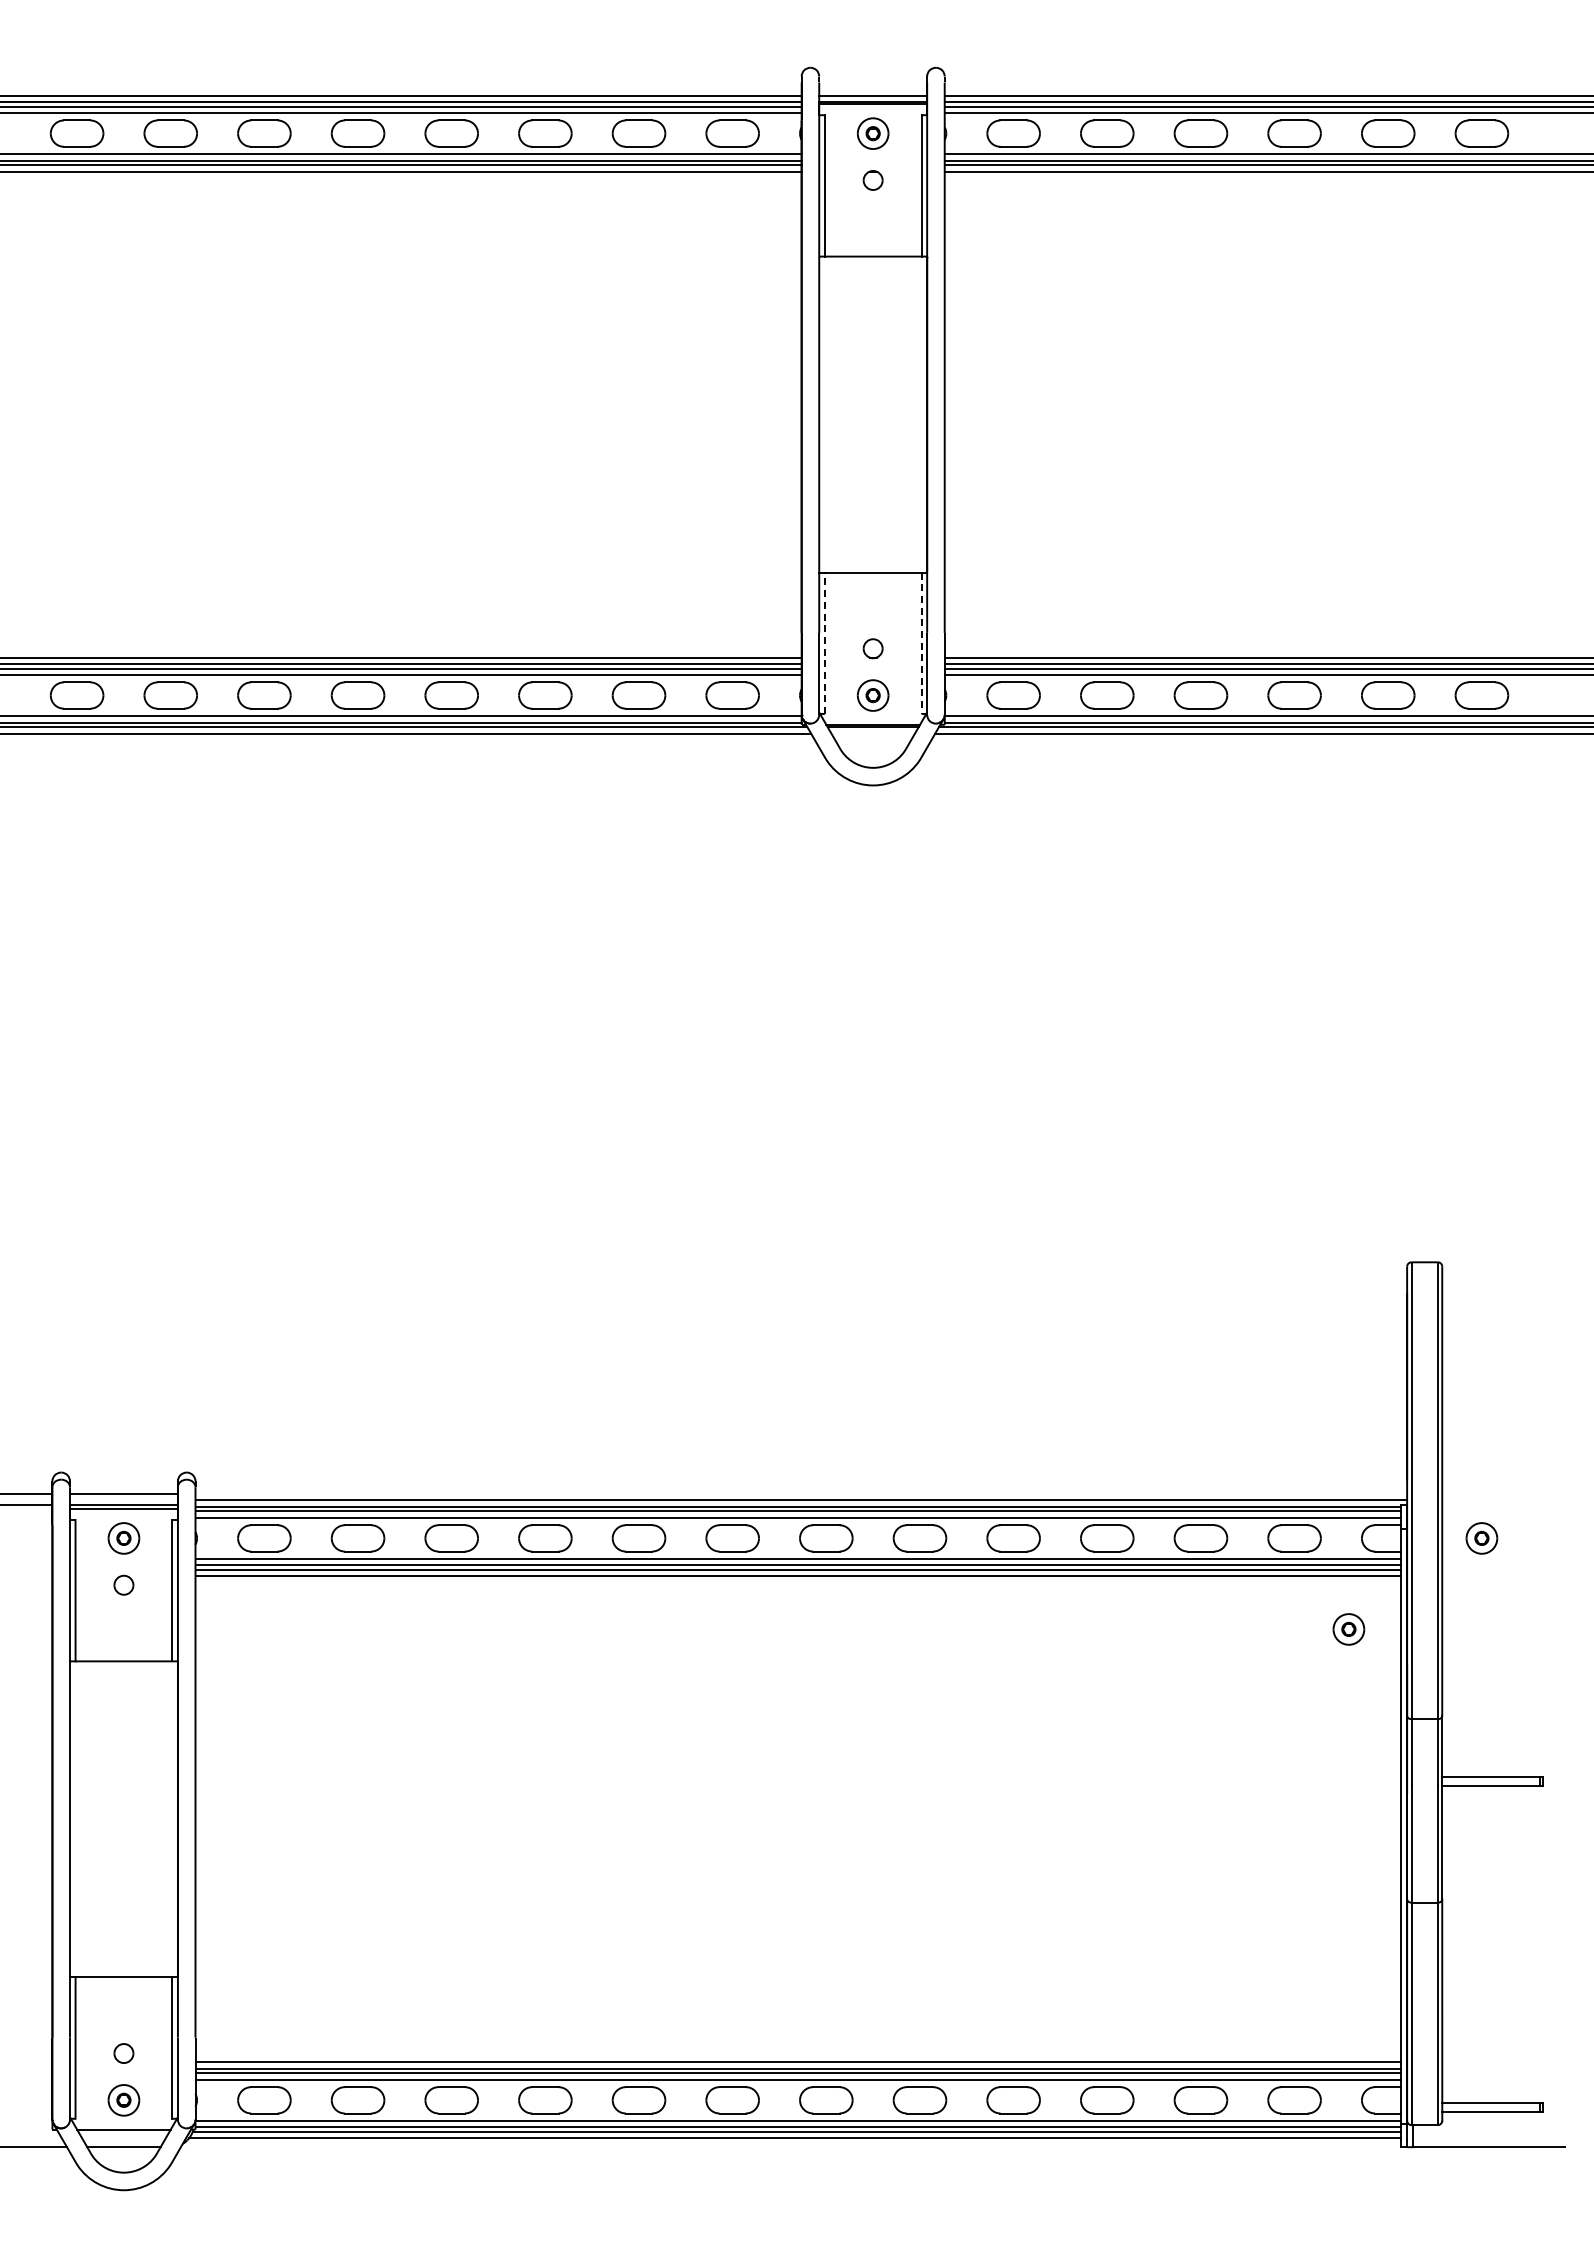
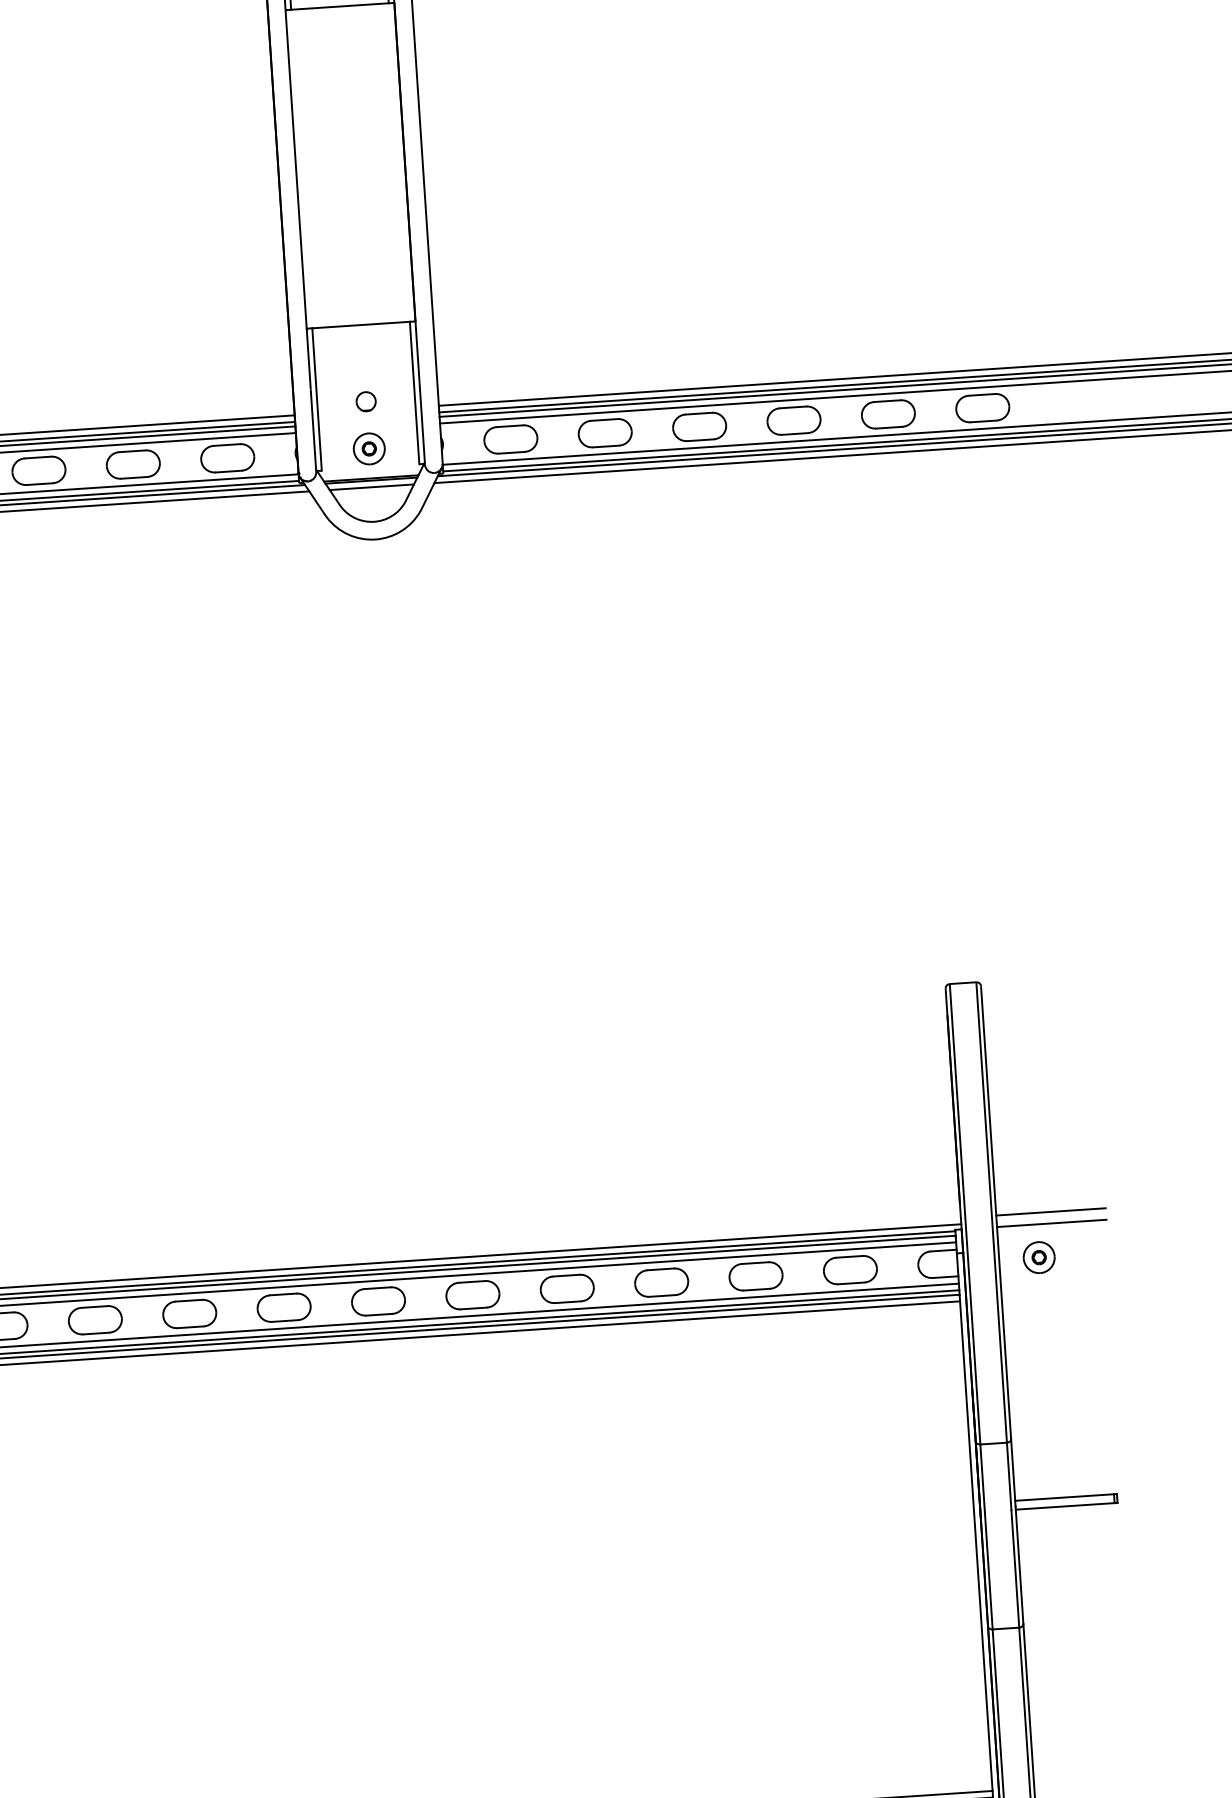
line: (824, 643) -> (316, 399), dashed -> solid
line: (921, 643) -> (414, 393), dashed -> solid
line: (872, 733) -> (371, 487), added
line: (1496, 1494) -> (1050, 1212), added
line: (1496, 1505) -> (1051, 1223), added
part: (1348, 1629) -> (910, 1358), removed

